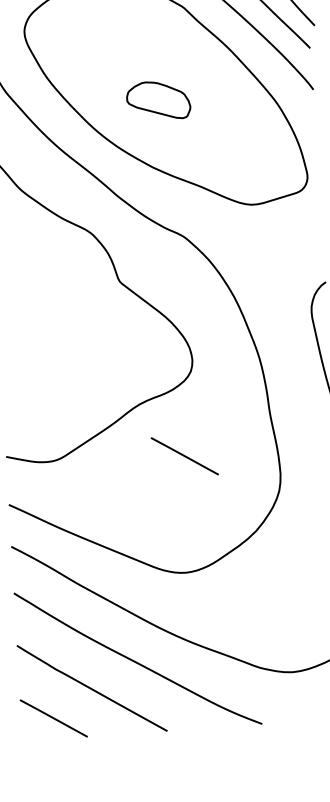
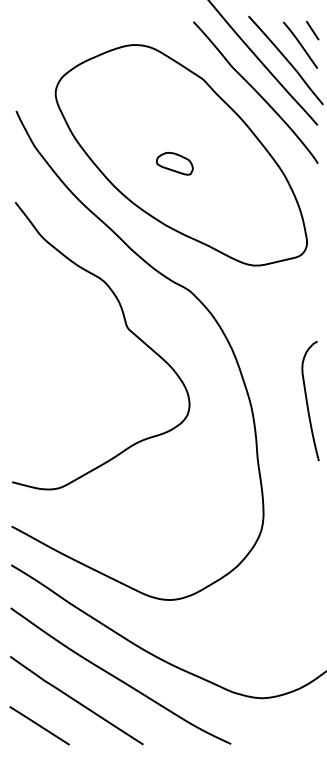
part: (158, 100) -> (174, 163), size x0.62
line: (184, 455) -> (176, 492), removed

